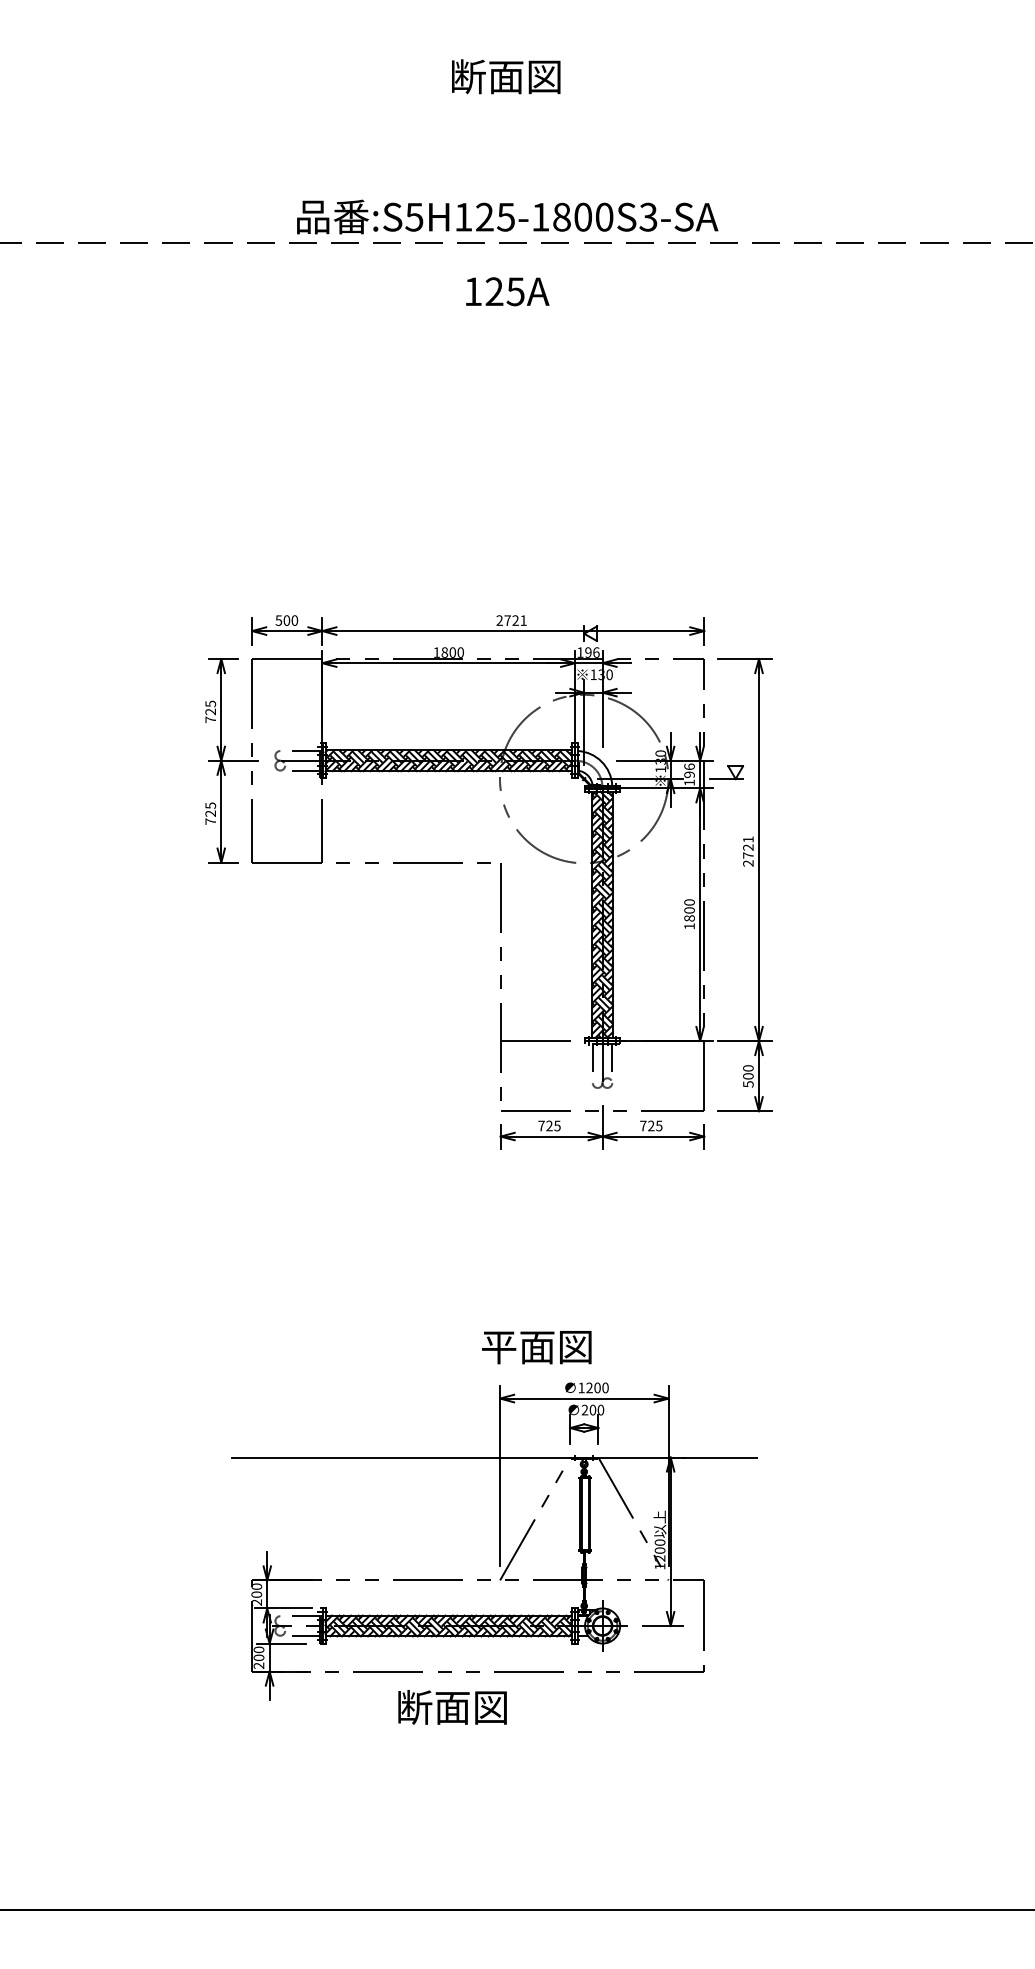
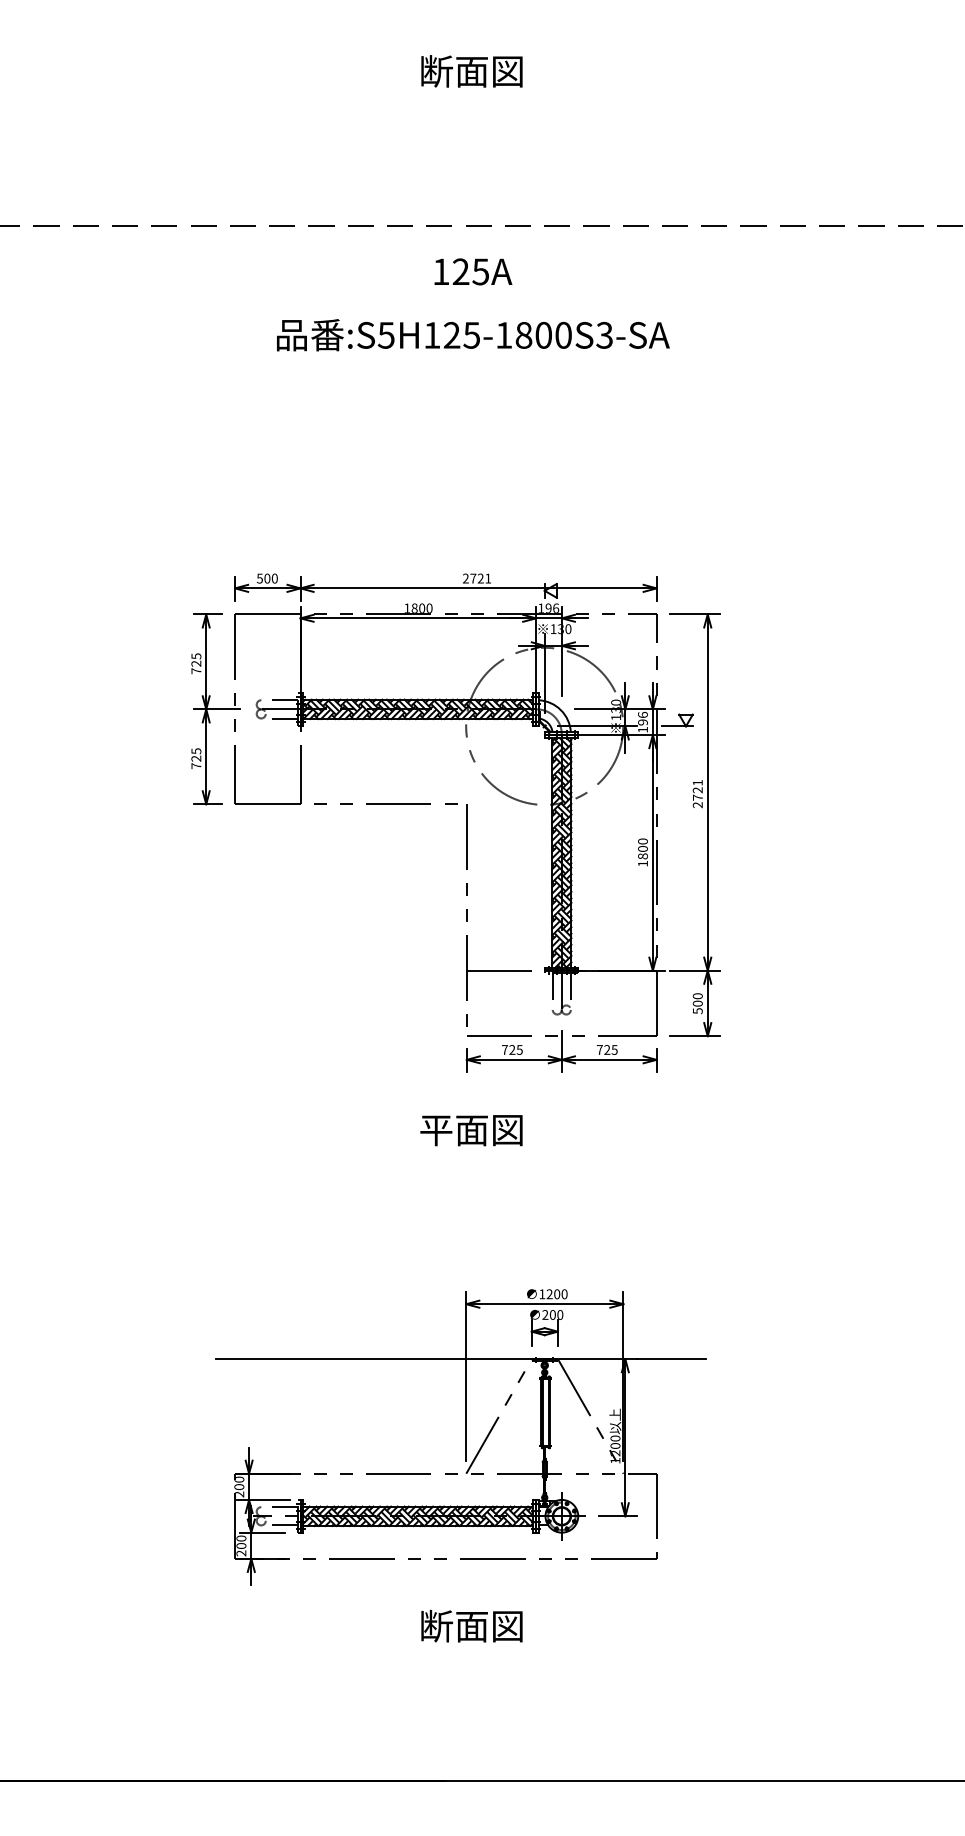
text: (507, 217) -> (473, 335), moved
text: (536, 1347) -> (471, 1130), moved
text: (452, 1707) -> (471, 1626), moved

